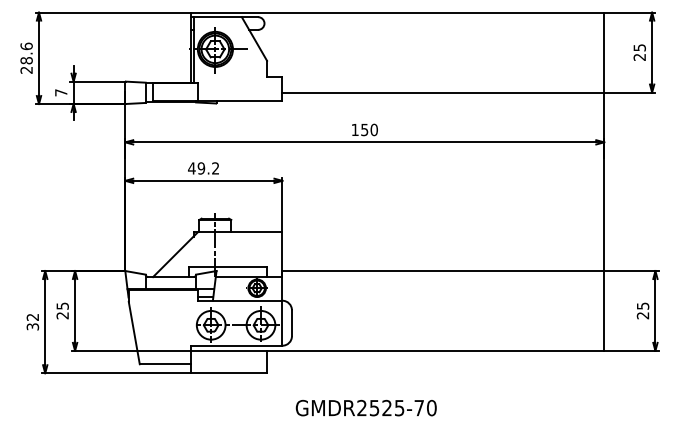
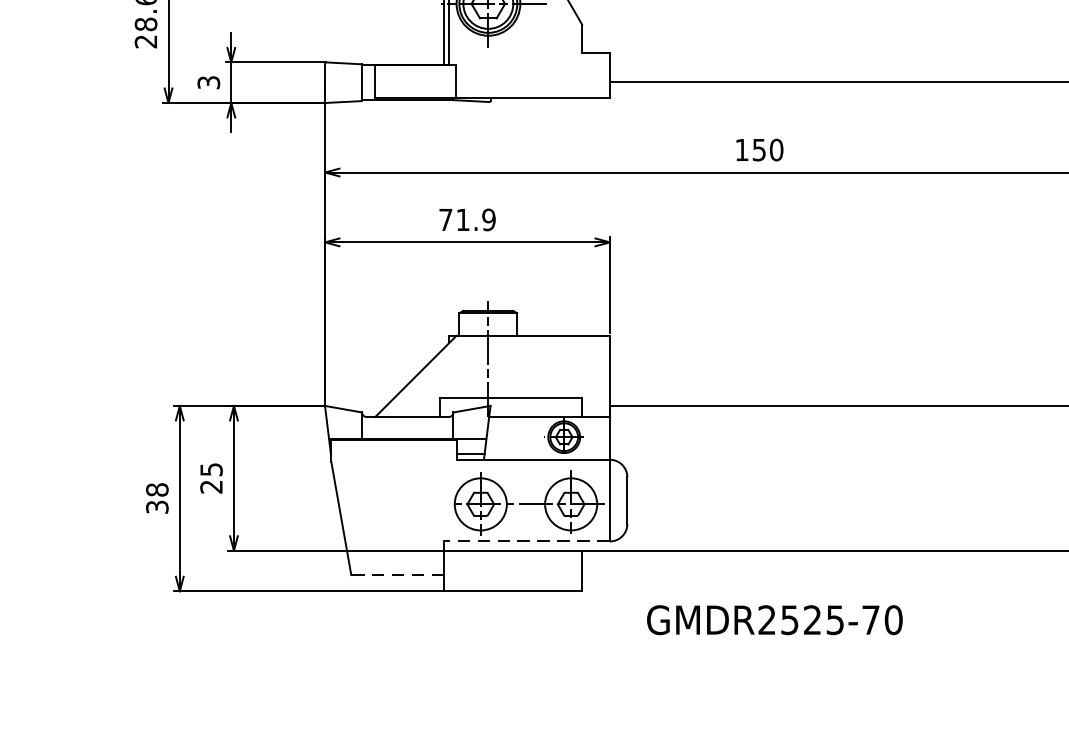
text: (61, 92) -> (209, 82), 7 -> 3
text: (203, 168) -> (466, 219), 49.2 -> 71.9
text: (32, 316) -> (156, 488), 32 -> 38
line: (236, 345) -> (526, 541), solid -> dashed
line: (165, 364) -> (397, 575), solid -> dashed
text: (365, 407) -> (773, 619), moved

